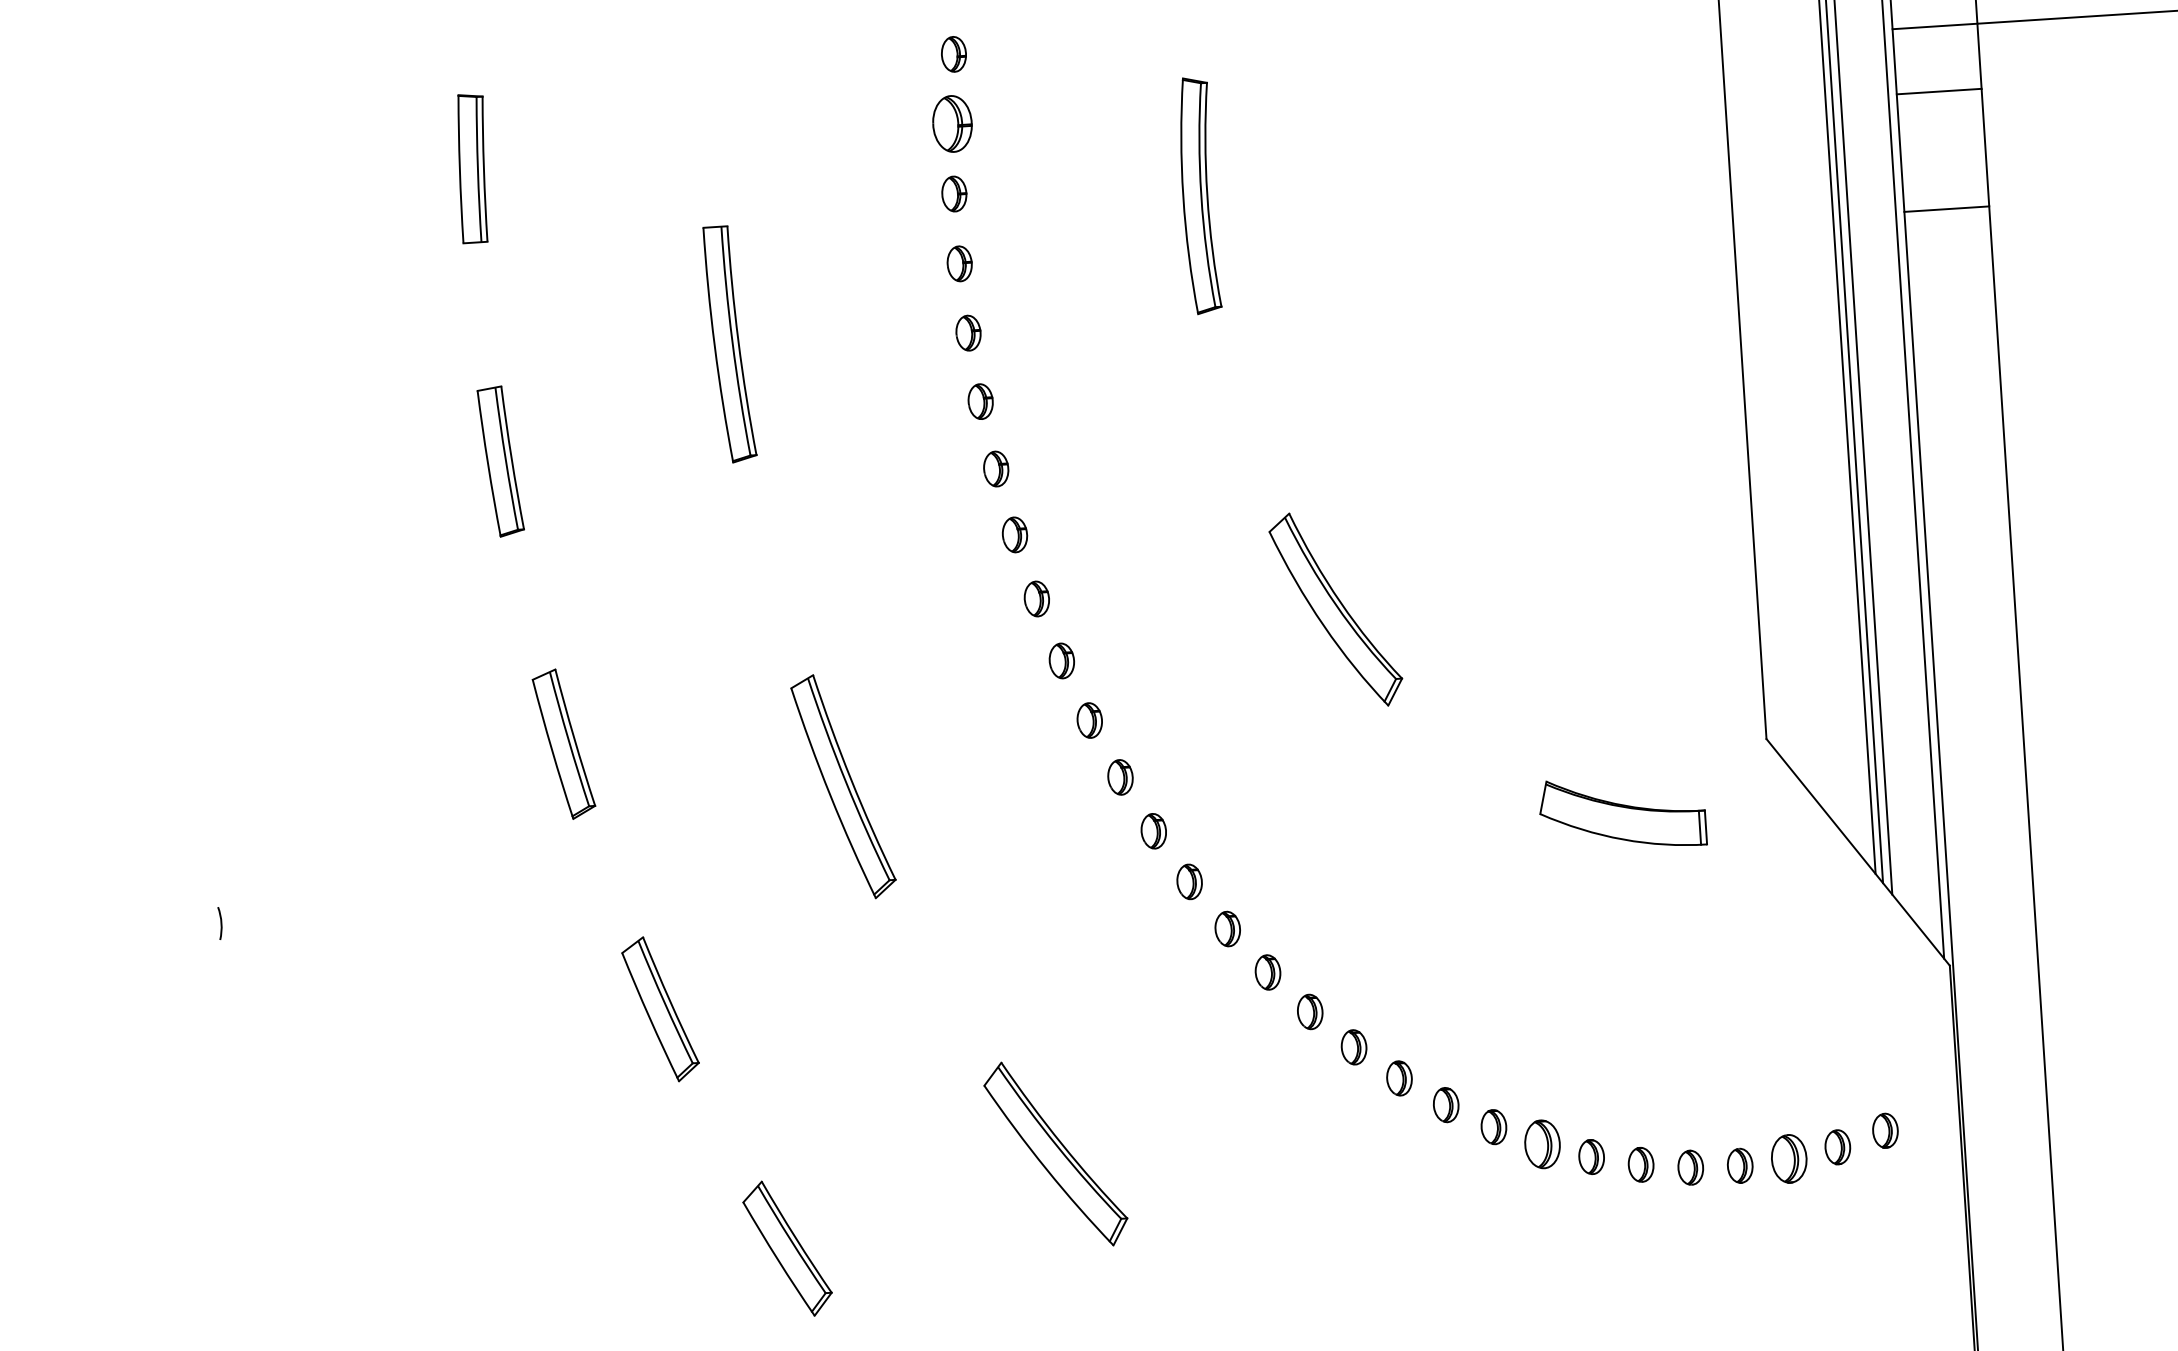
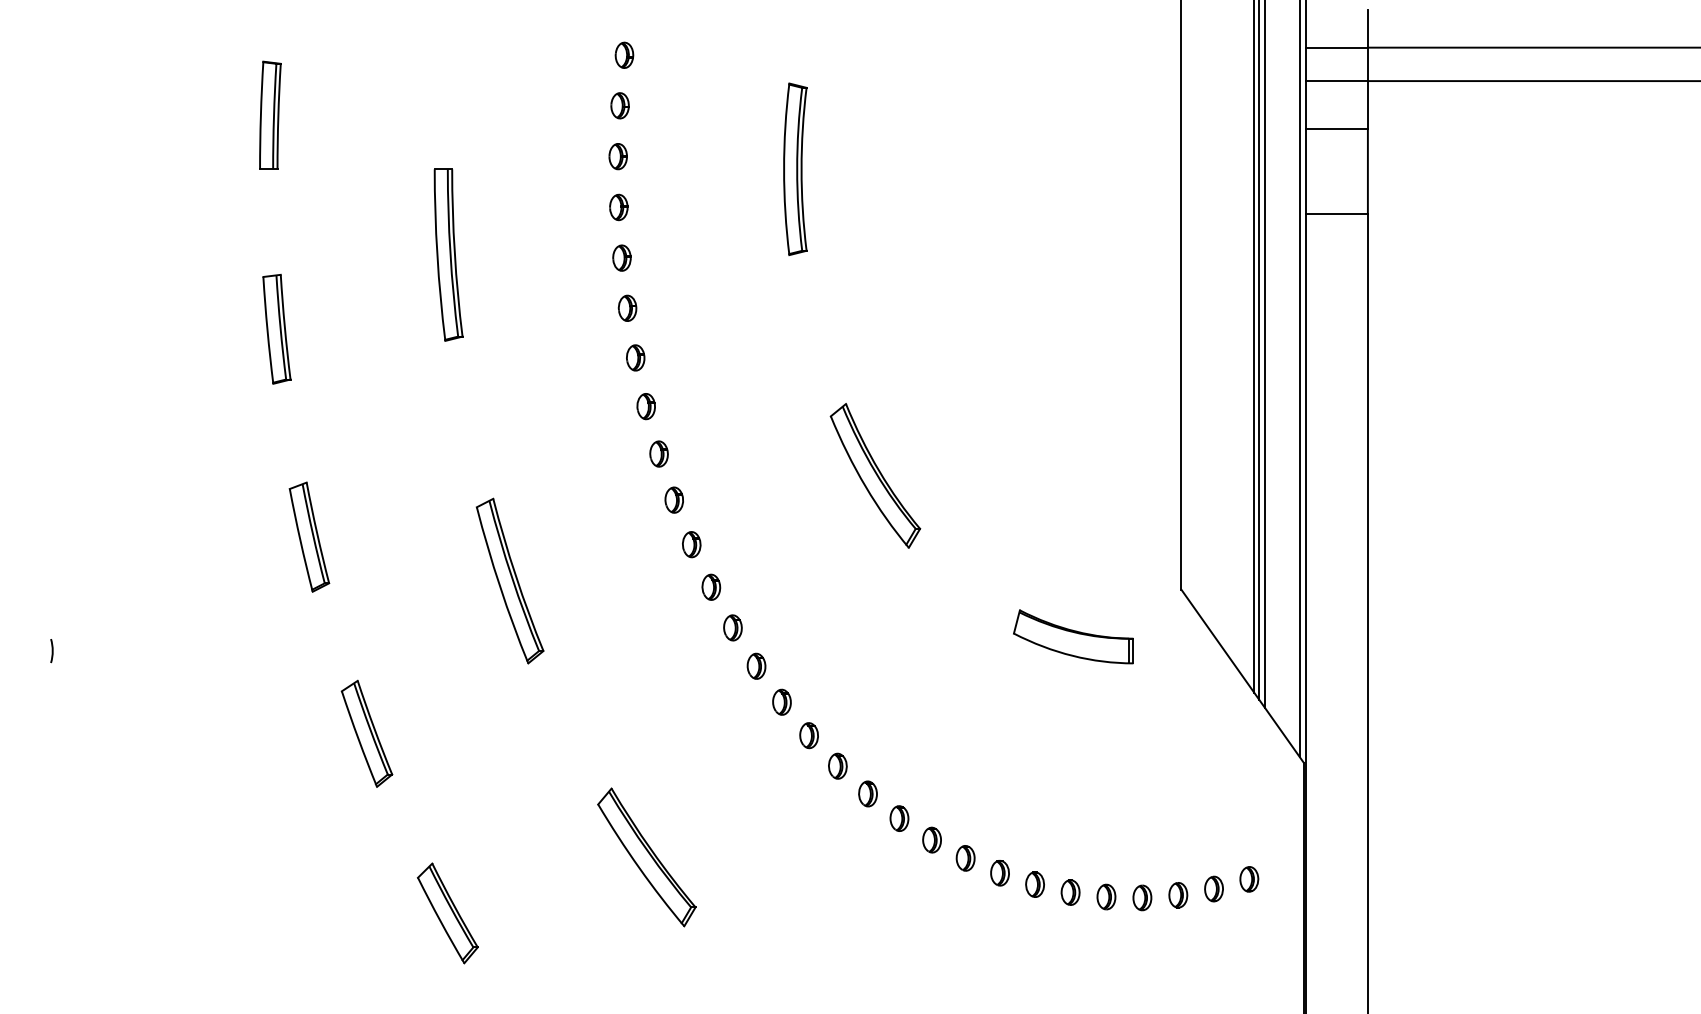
part: (951, 123) -> (619, 105), size x0.62
part: (1541, 1144) -> (999, 873), size x0.71
part: (1789, 1159) -> (1178, 895), size x0.71

